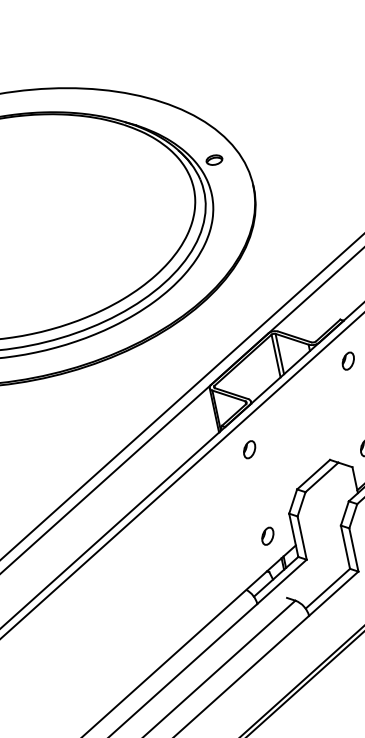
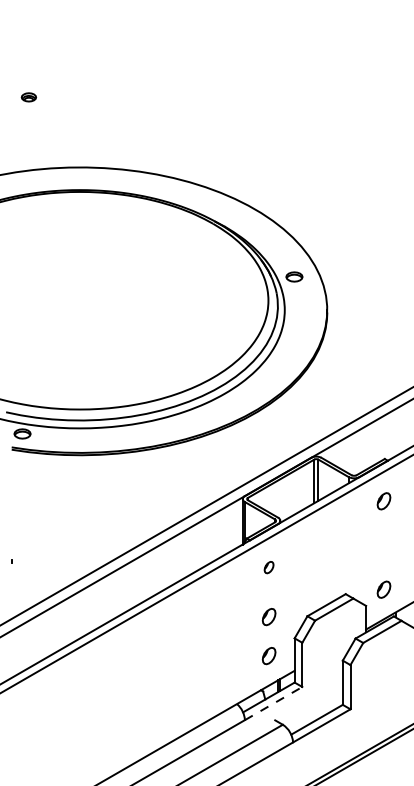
part: (248, 449) -> (268, 567), size x0.7
part: (259, 498) -> (268, 617), added
line: (282, 581) -> (274, 703), solid -> dashed

